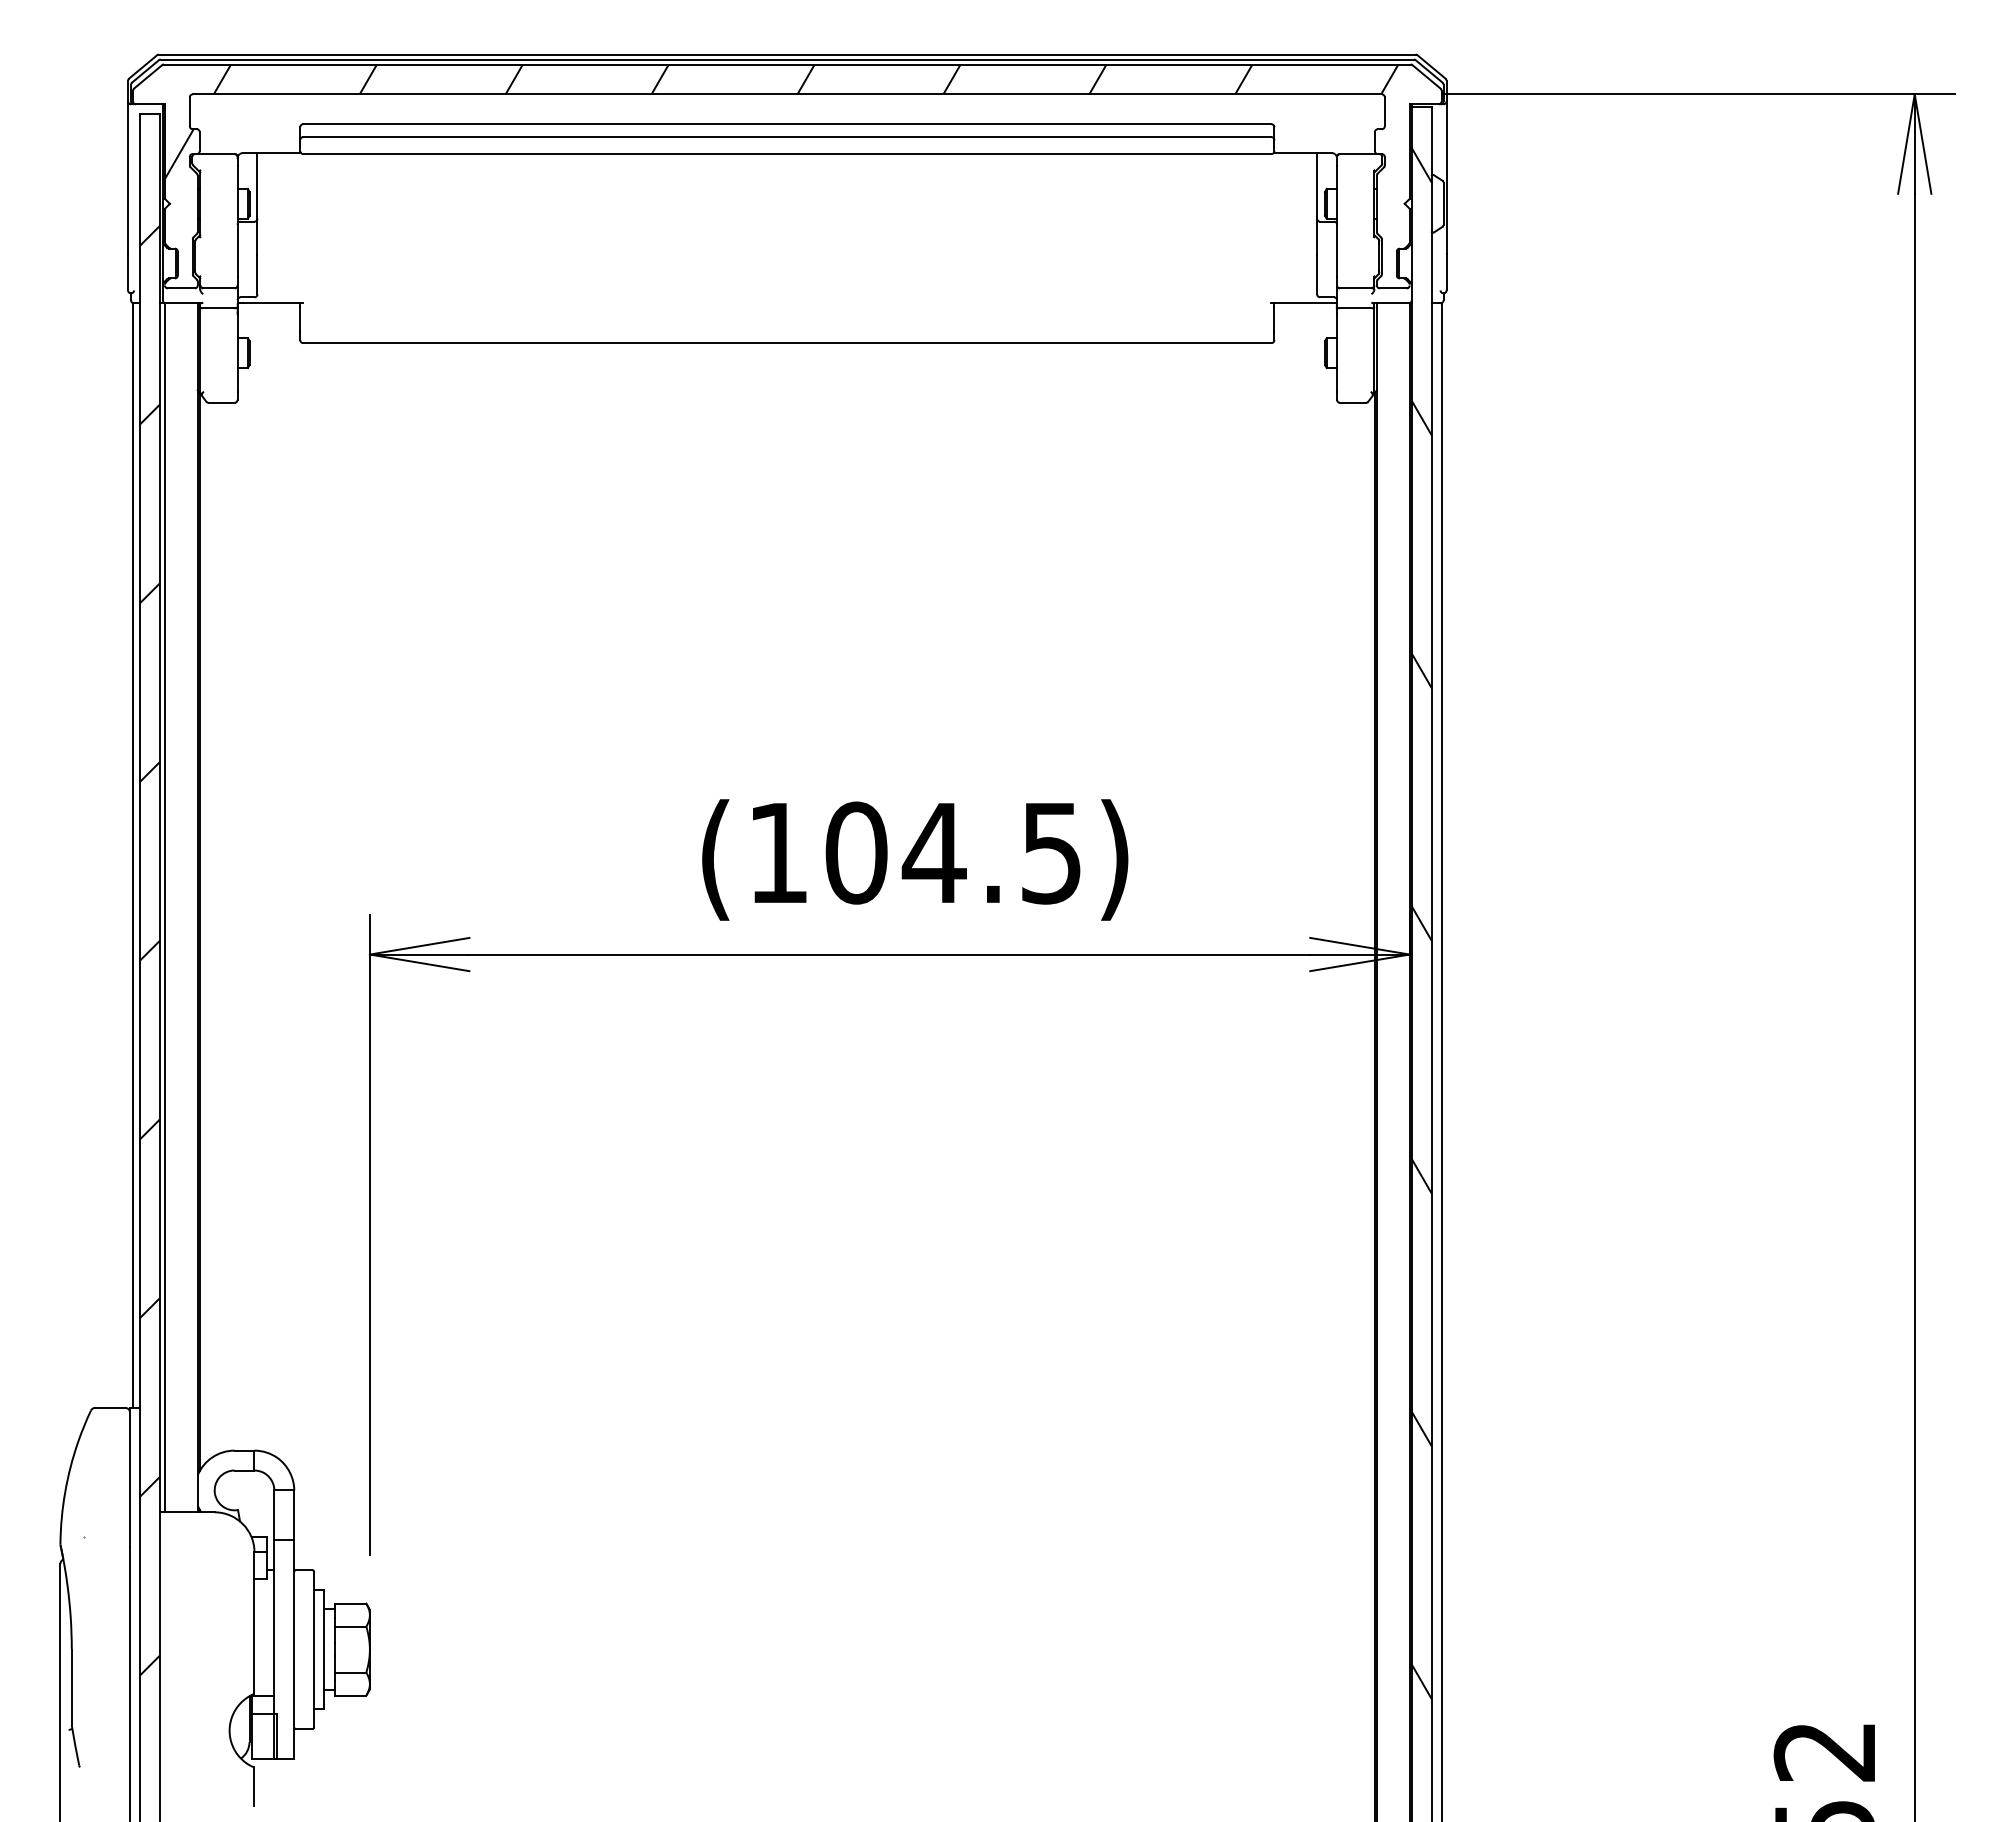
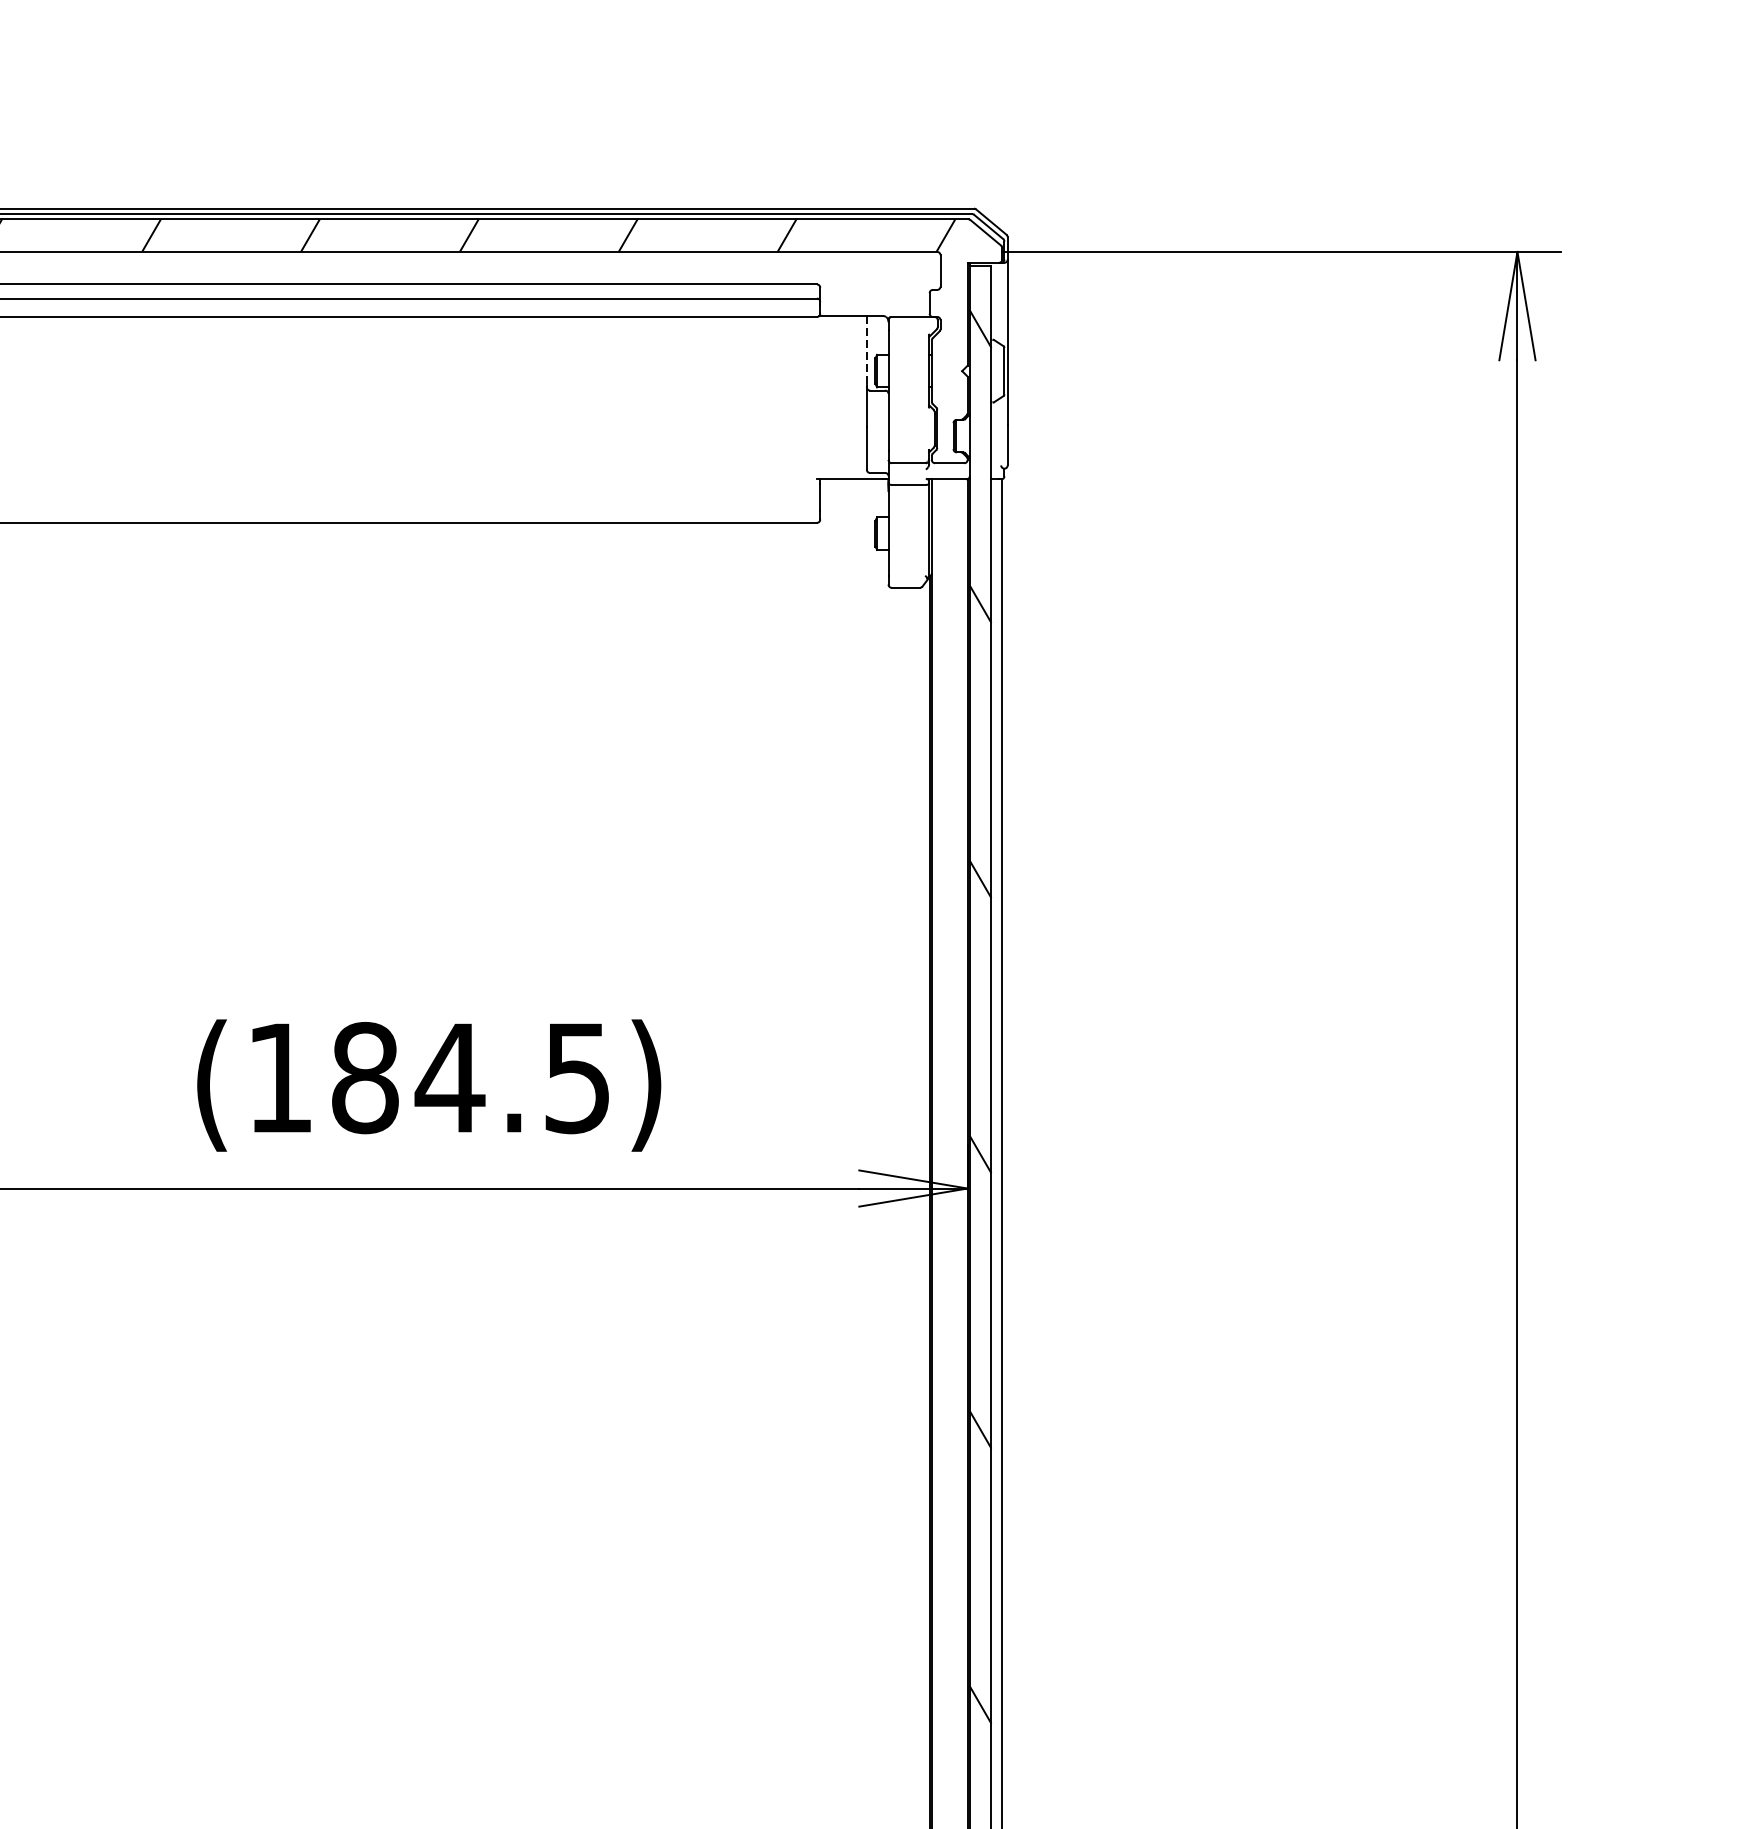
line: (1317, 185) -> (867, 351), solid -> dashed
text: (856, 852) -> (365, 1077), (104.5) -> (184.5)

